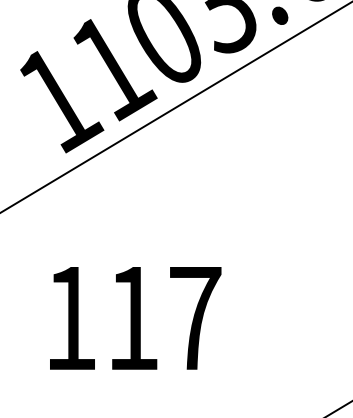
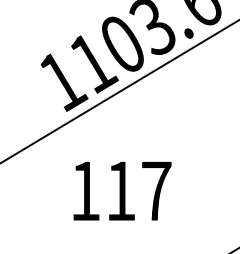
text: (135, 318) -> (122, 191), moved

